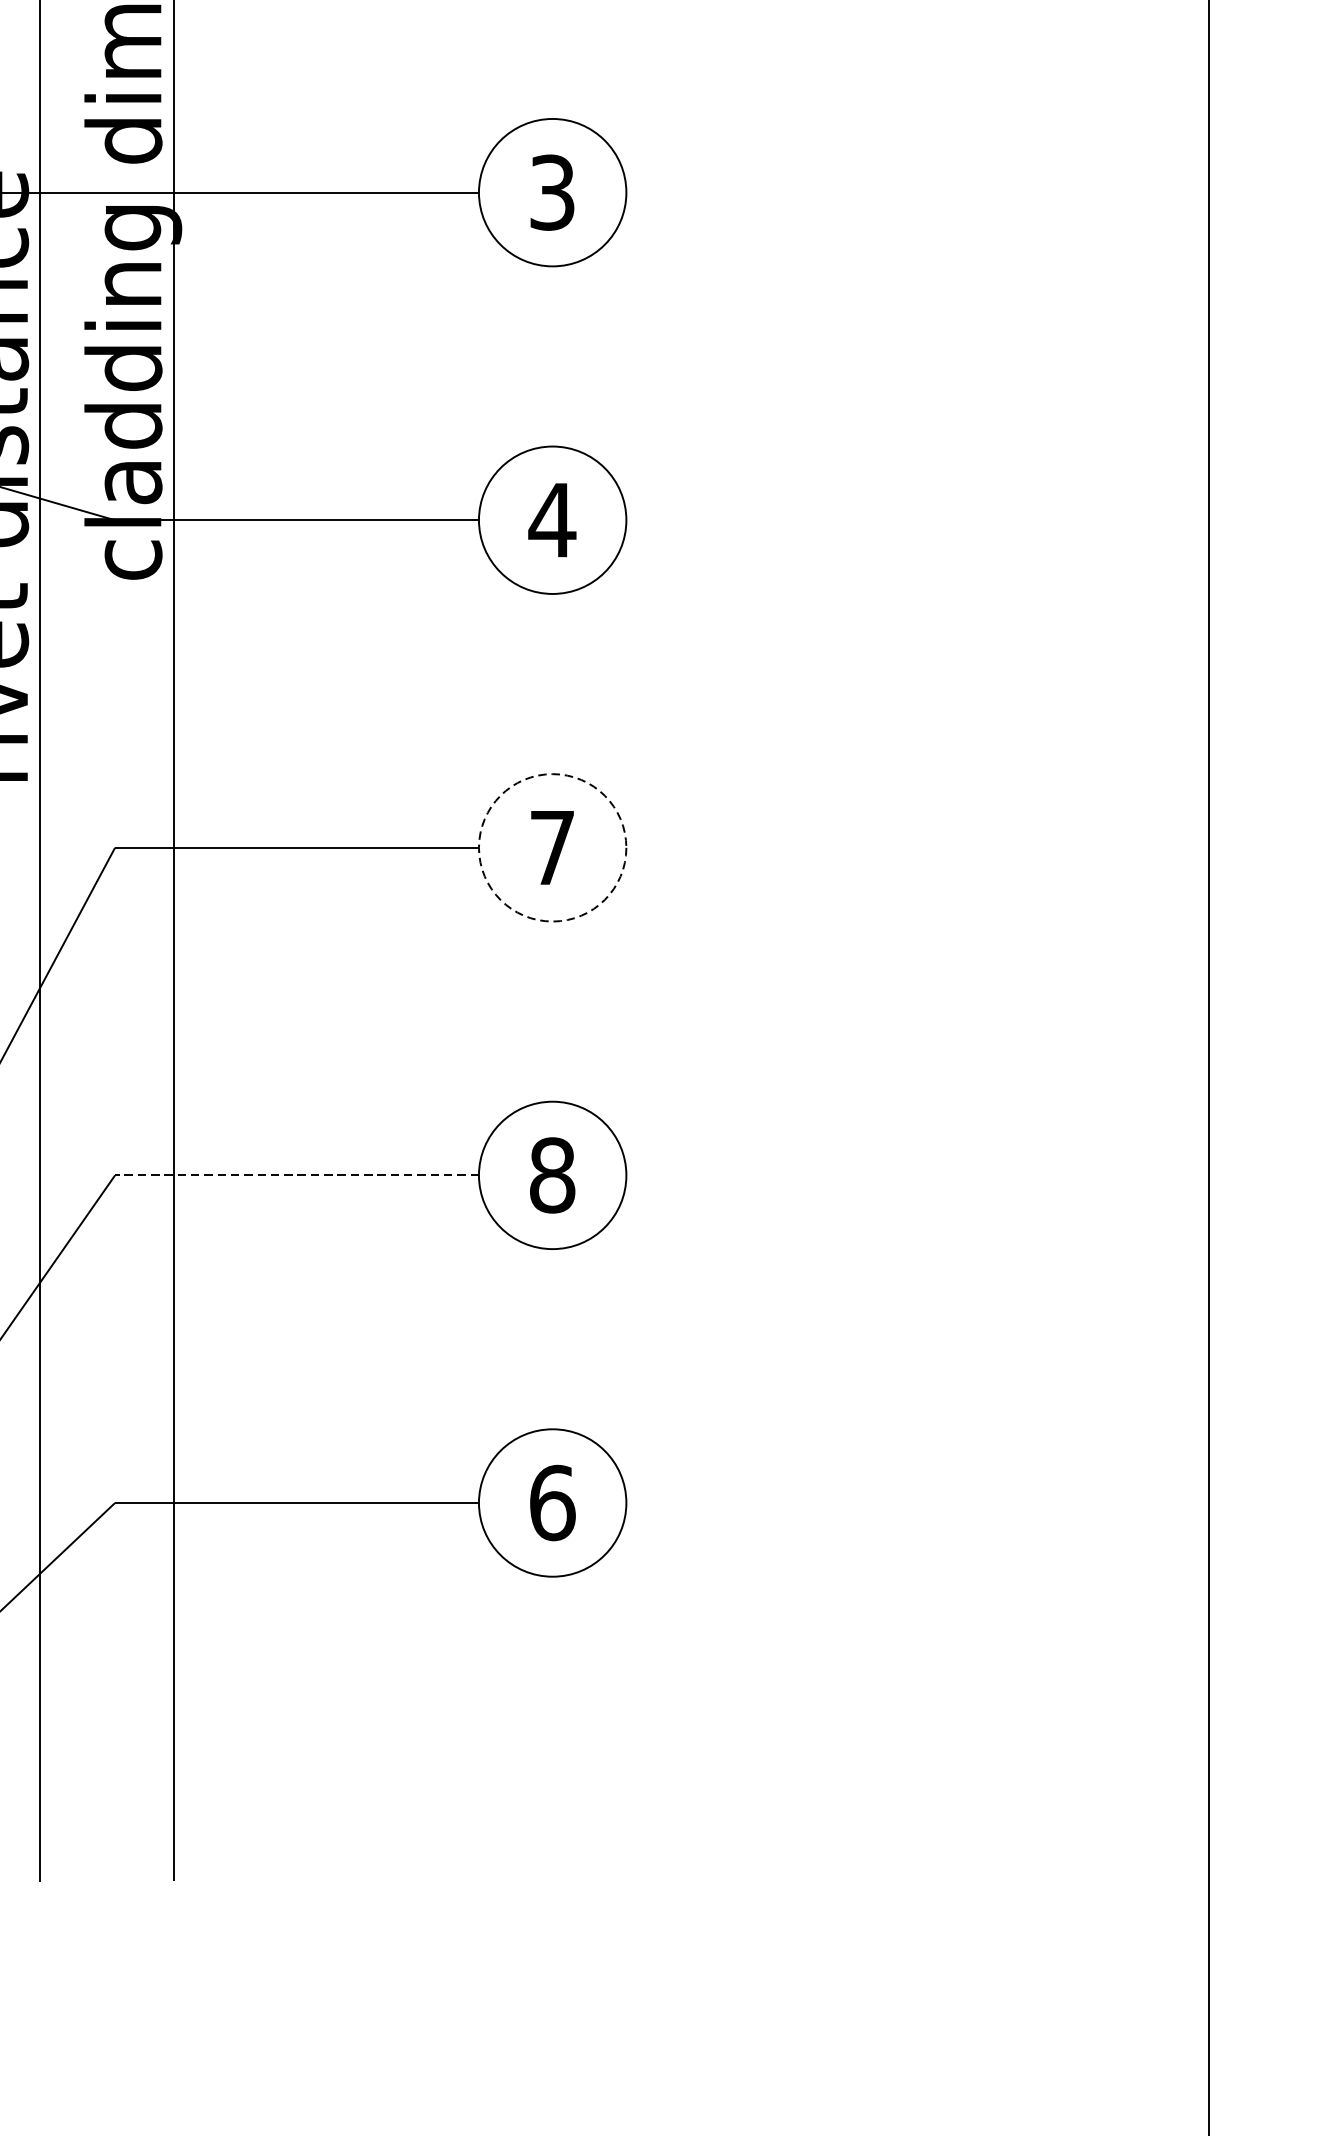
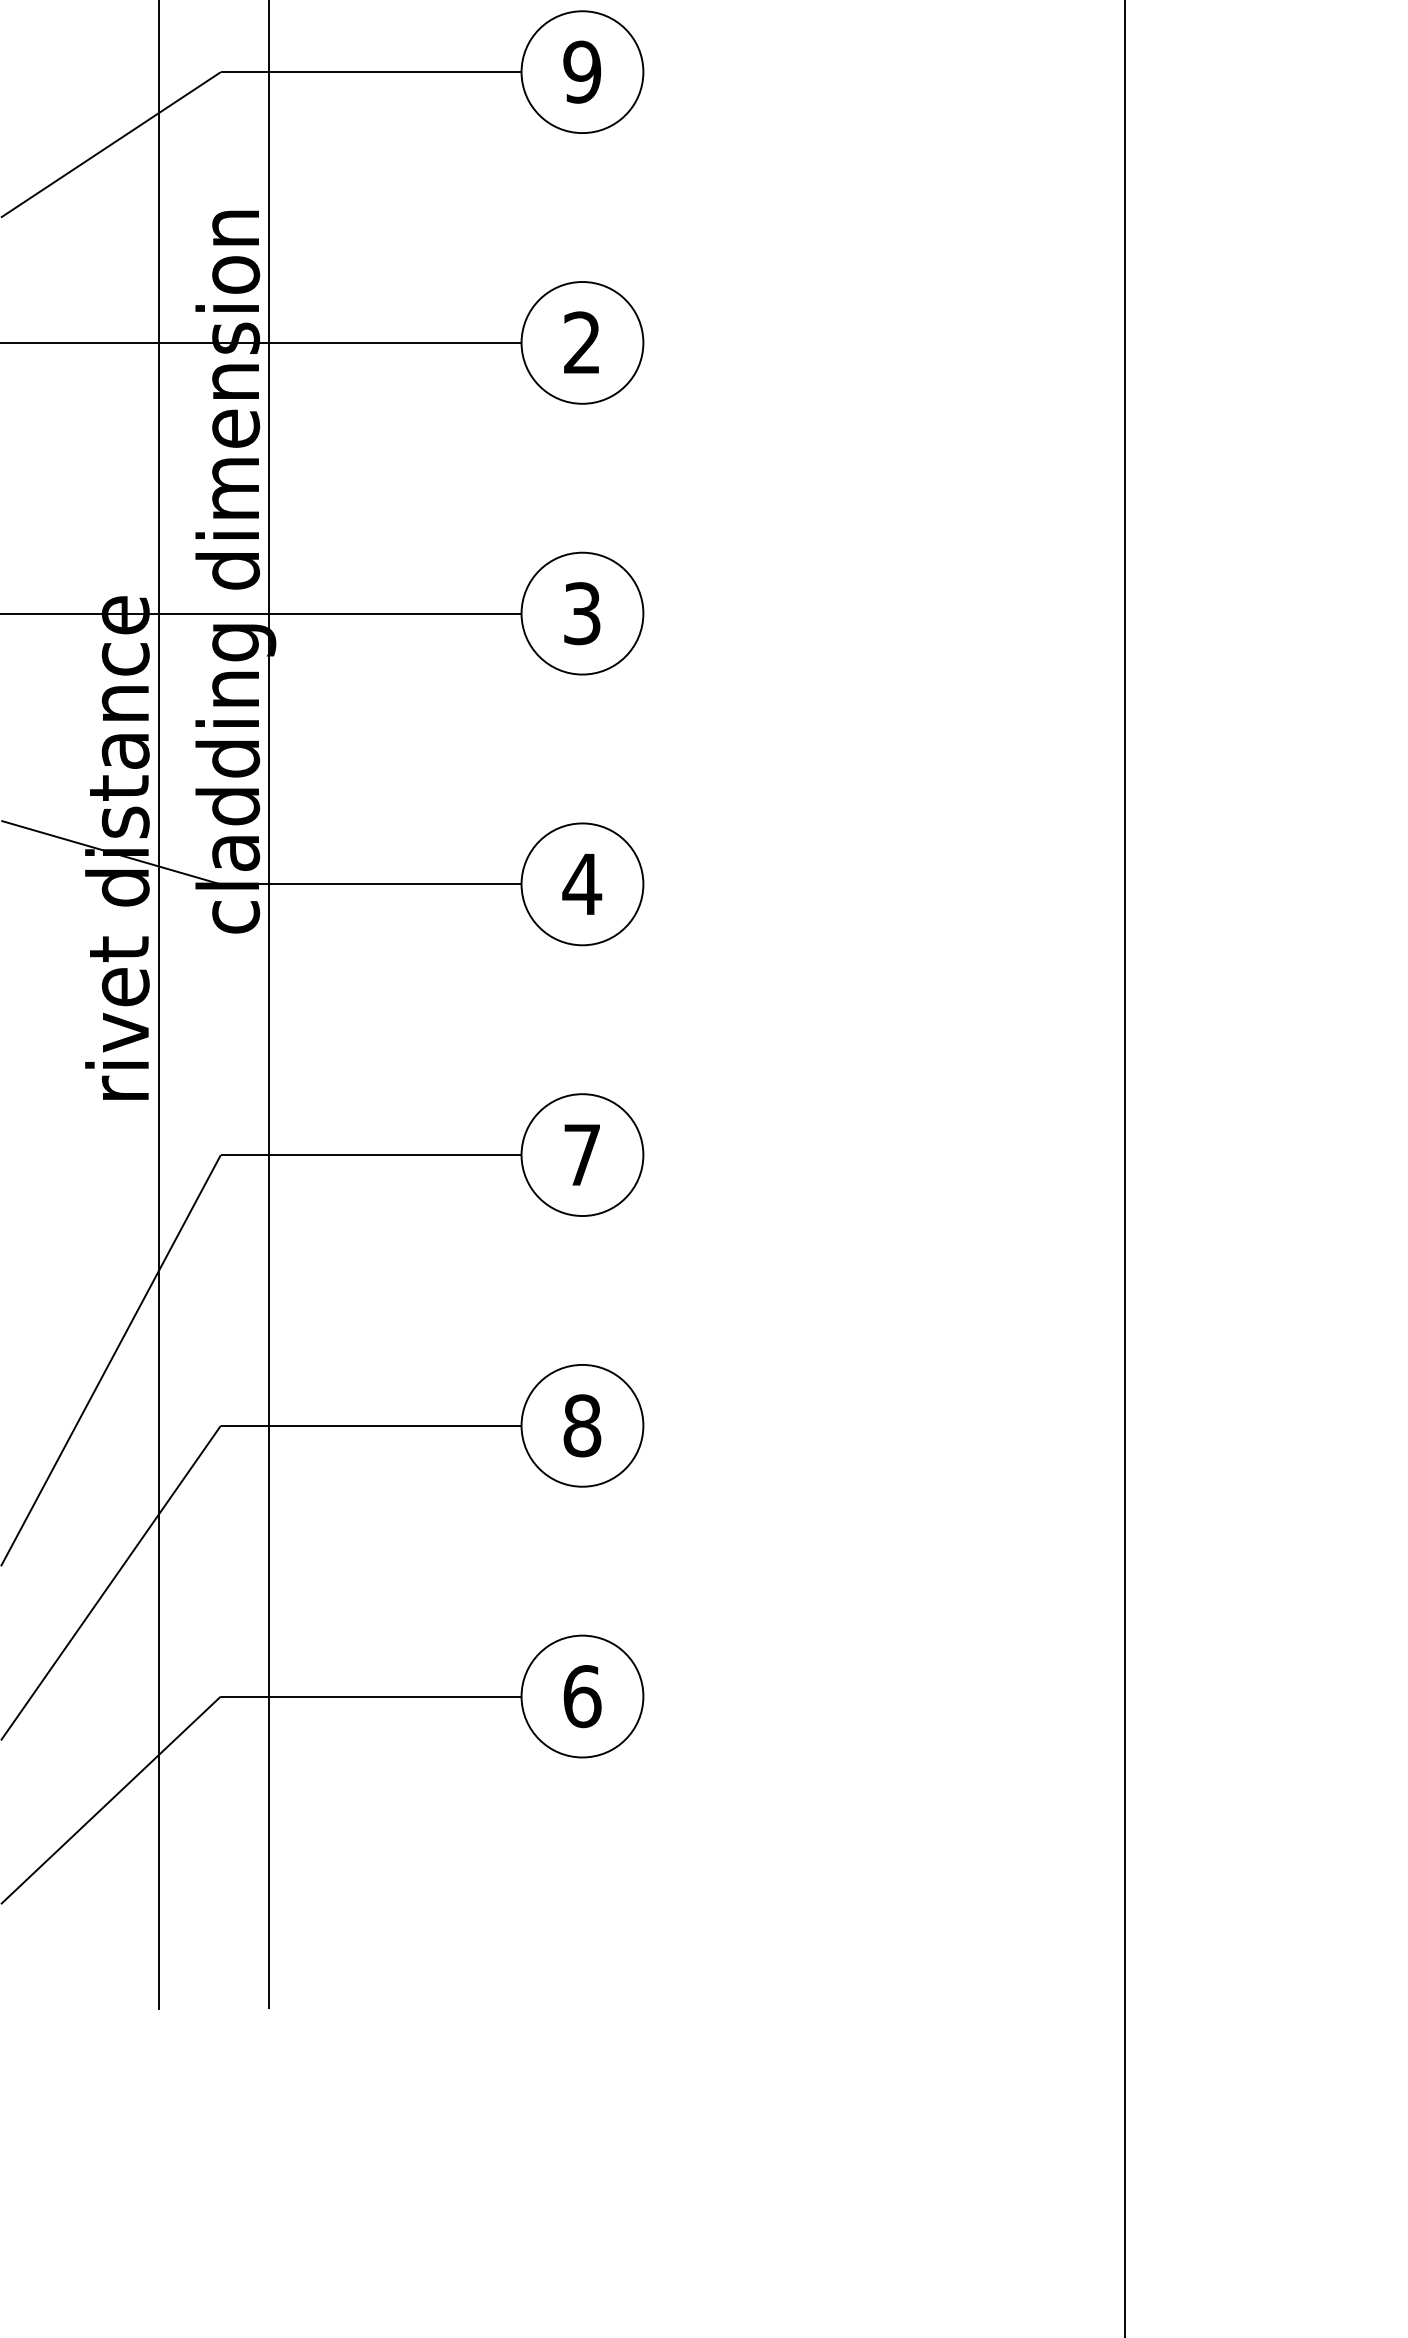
circle: (552, 848) -> (582, 1155), dashed -> solid
line: (296, 1175) -> (370, 1425), dashed -> solid

